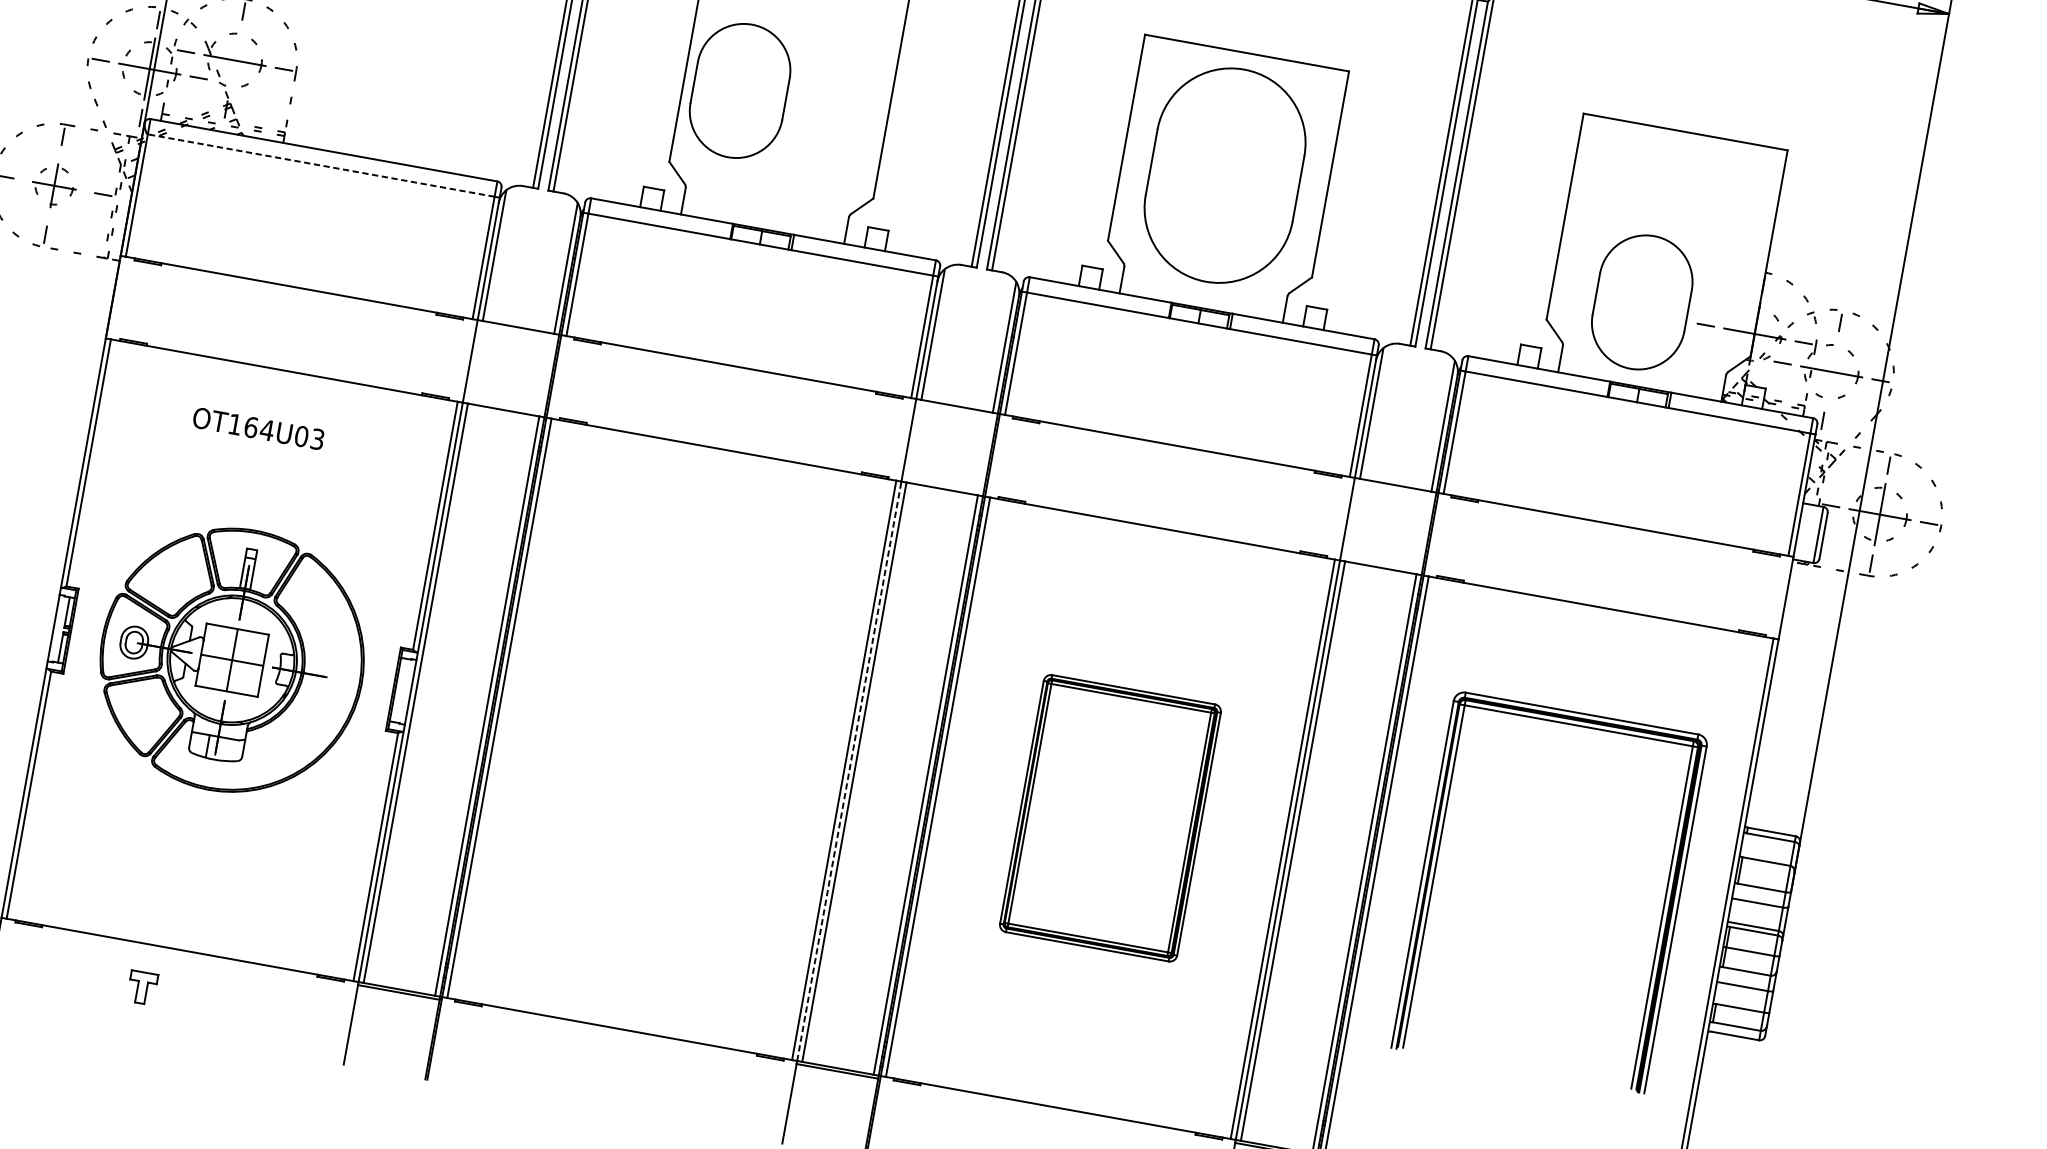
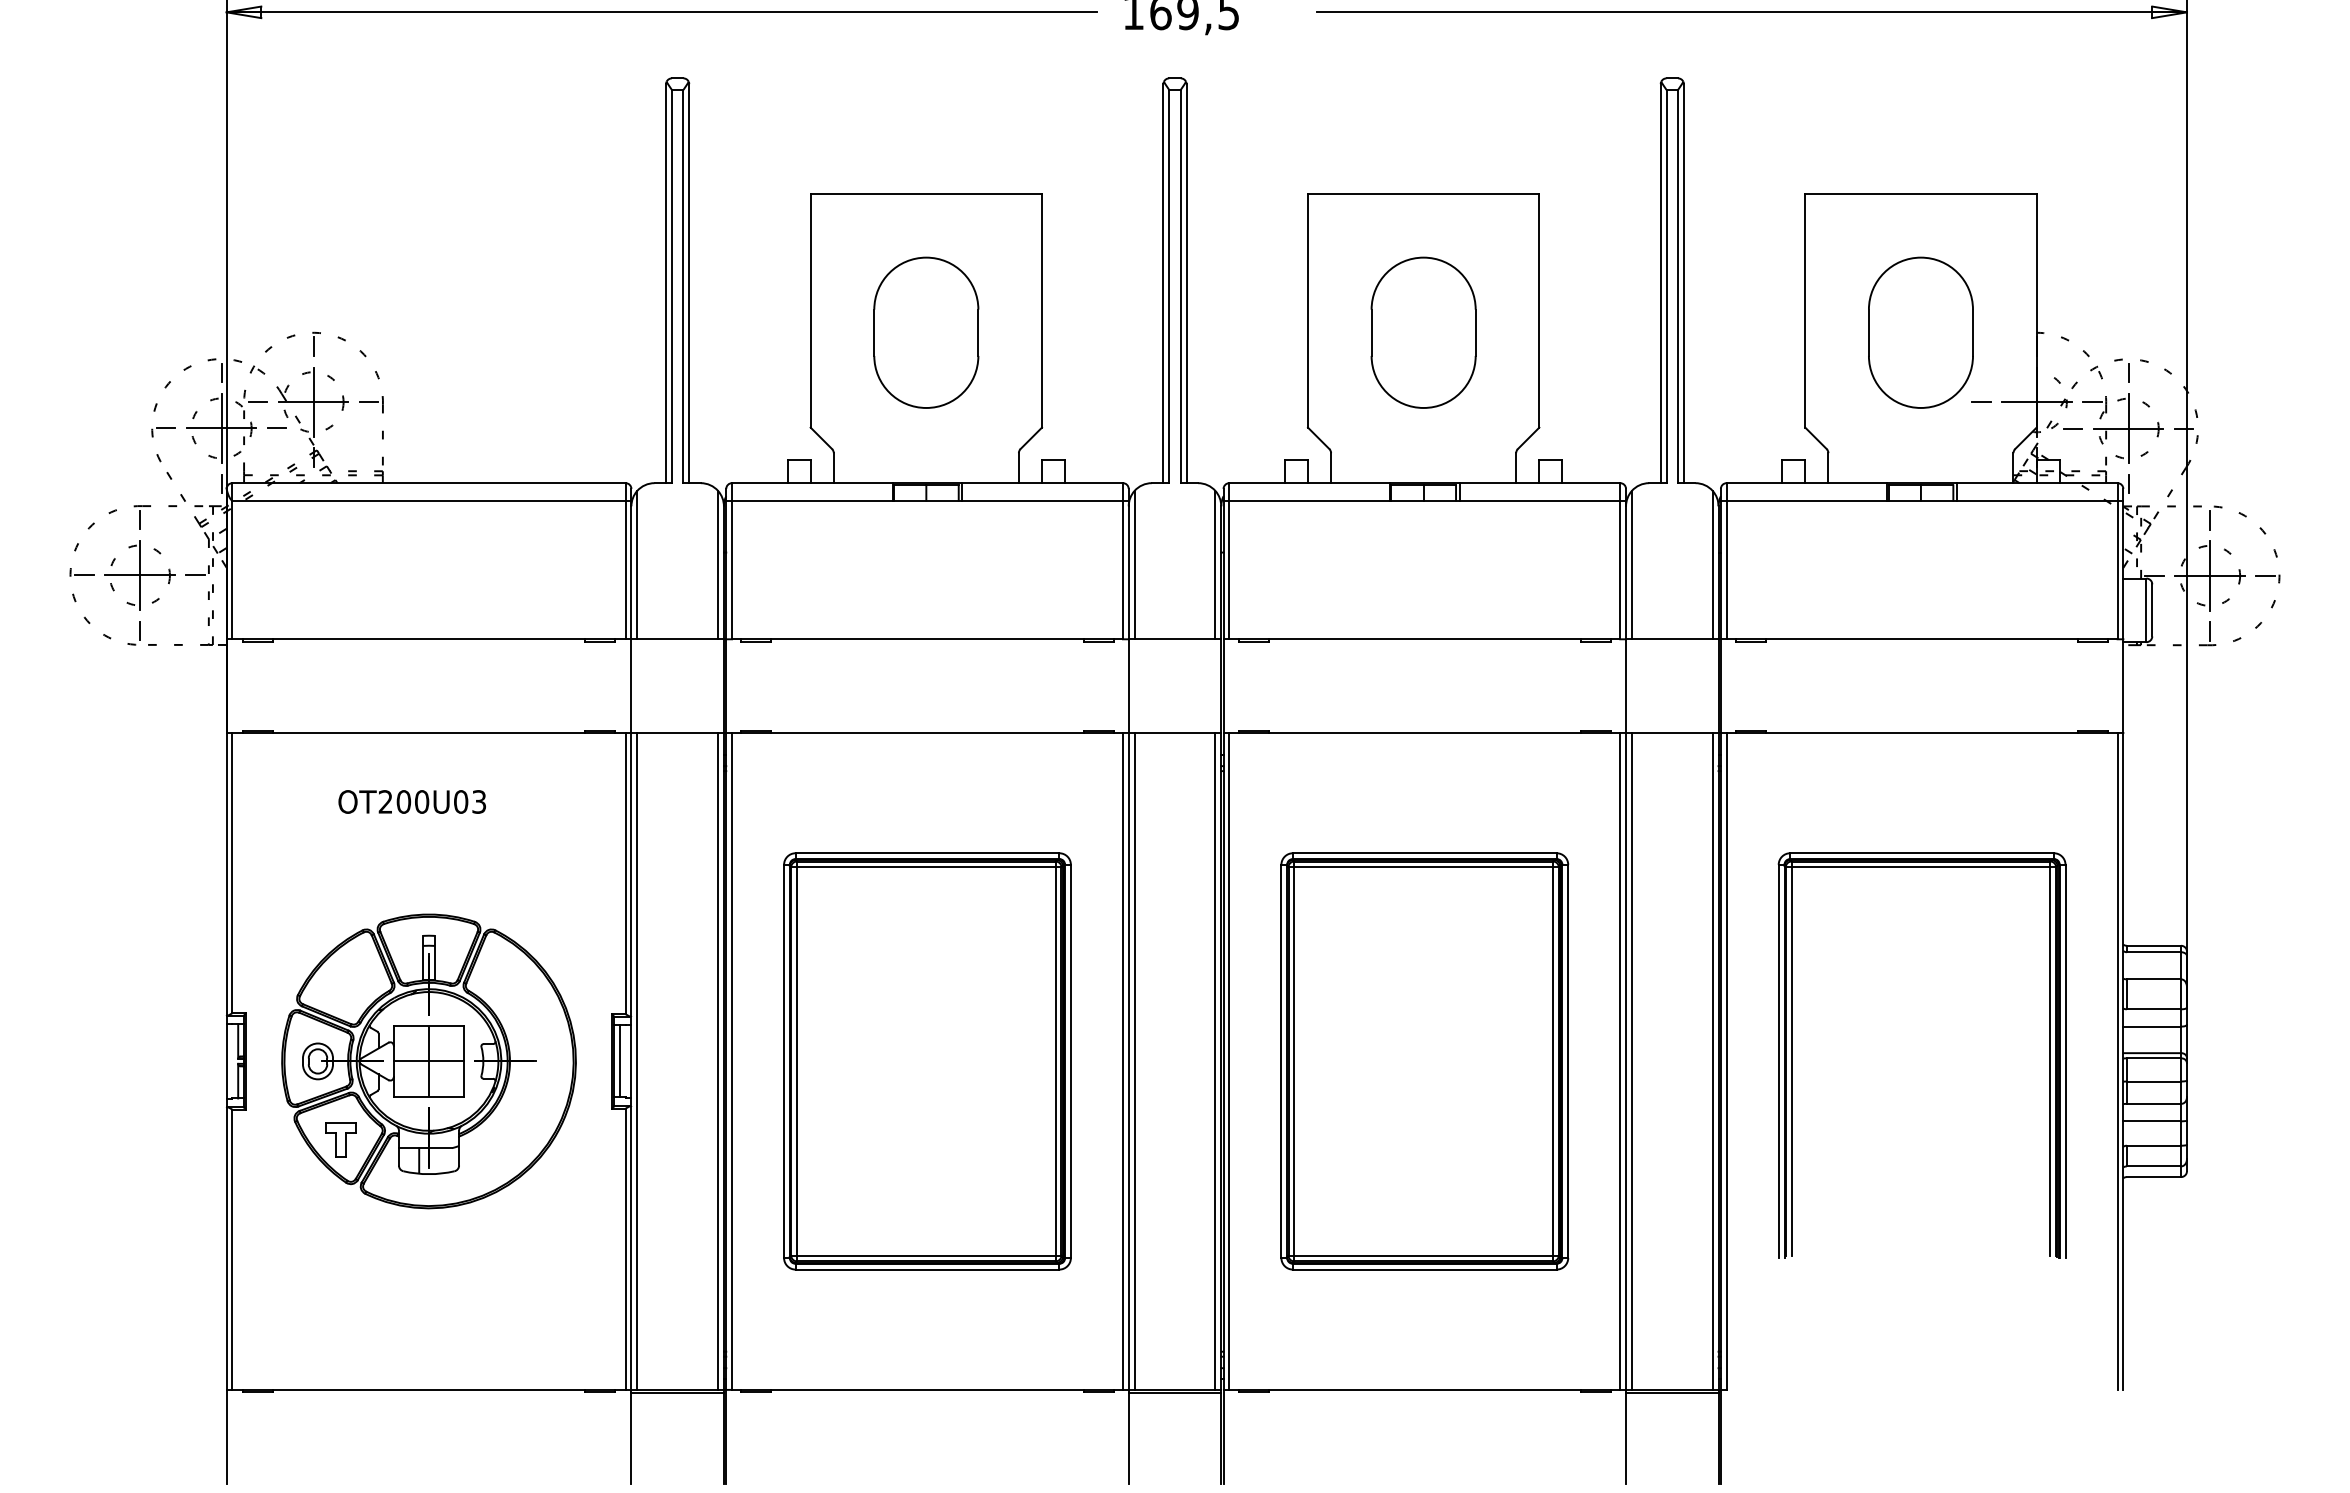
line: (235, 59) -> (313, 401), added
part: (740, 90) -> (926, 332), moved
line: (321, 165) -> (429, 500), dashed -> solid
part: (1224, 175) -> (1423, 332), size x0.62
part: (53, 185) -> (139, 575), size x1.43
part: (1641, 302) -> (1920, 332), moved
line: (1831, 371) -> (2128, 428), added
text: (250, 426) -> (403, 801), OT164U03 -> OT200U03
line: (400, 690) -> (619, 1061), added
part: (671, 739) -> (927, 1061), added
line: (849, 771) -> (1128, 1061), dashed -> solid
part: (1110, 818) -> (1424, 1061), size x1.43
part: (141, 987) -> (340, 1139), moved

